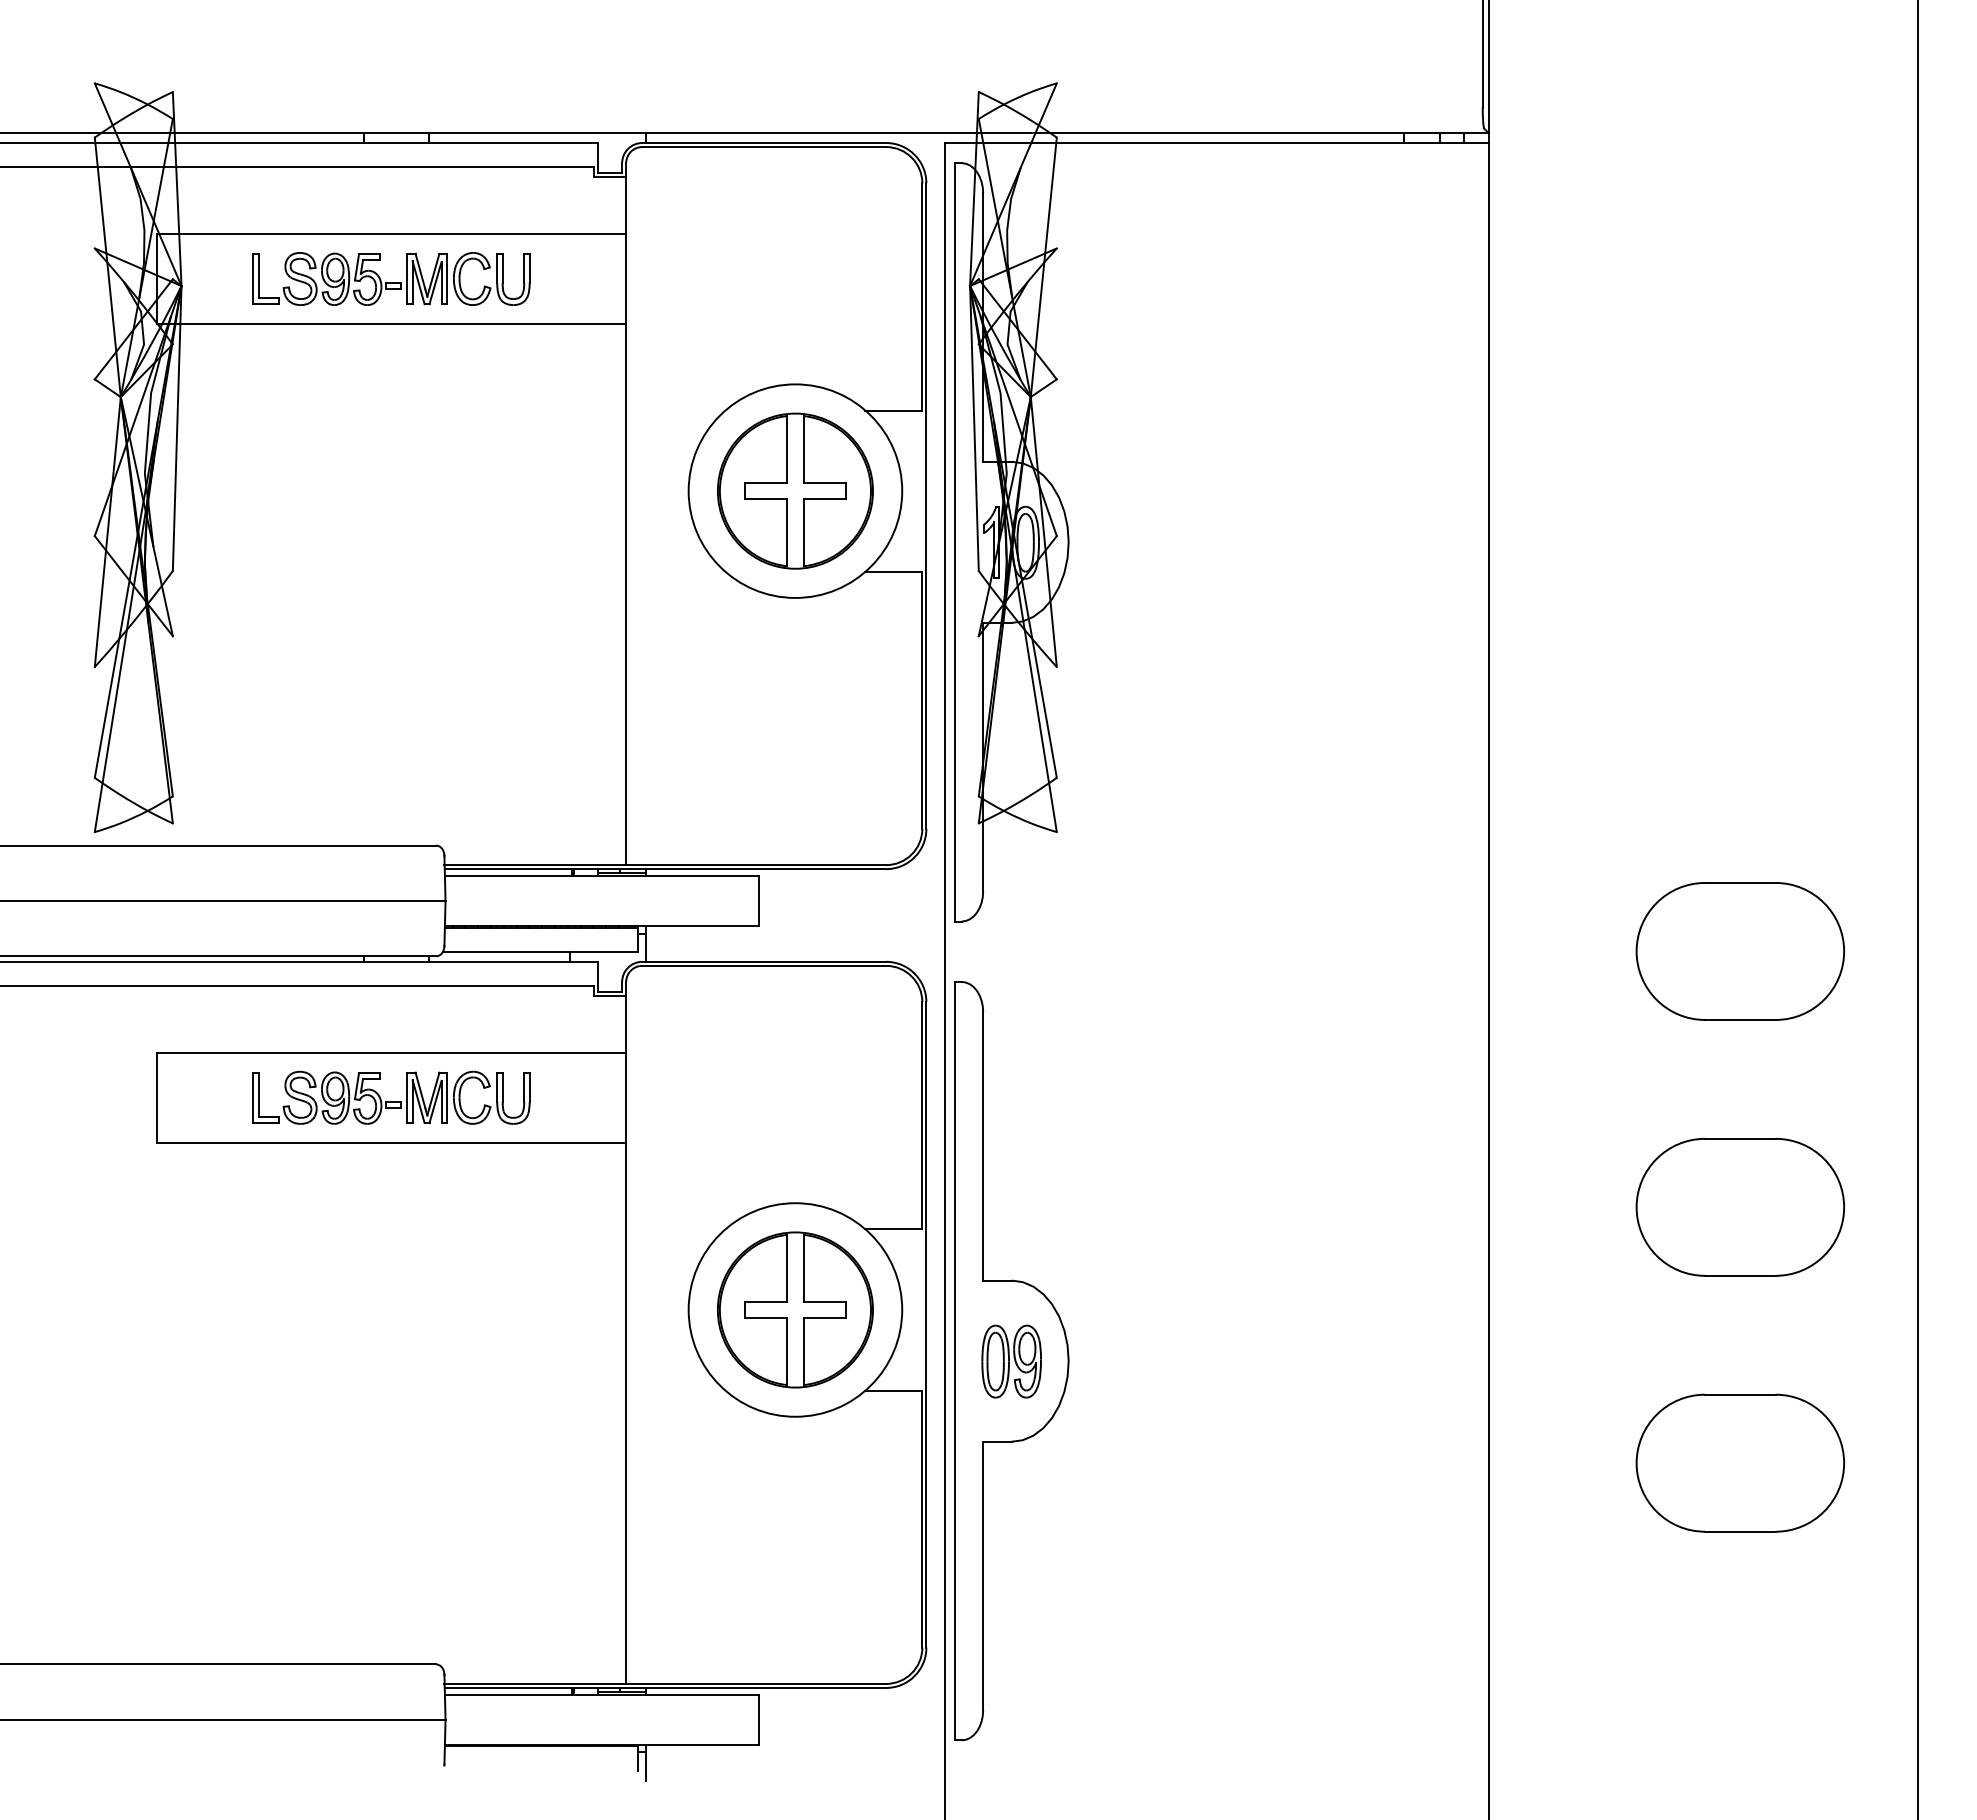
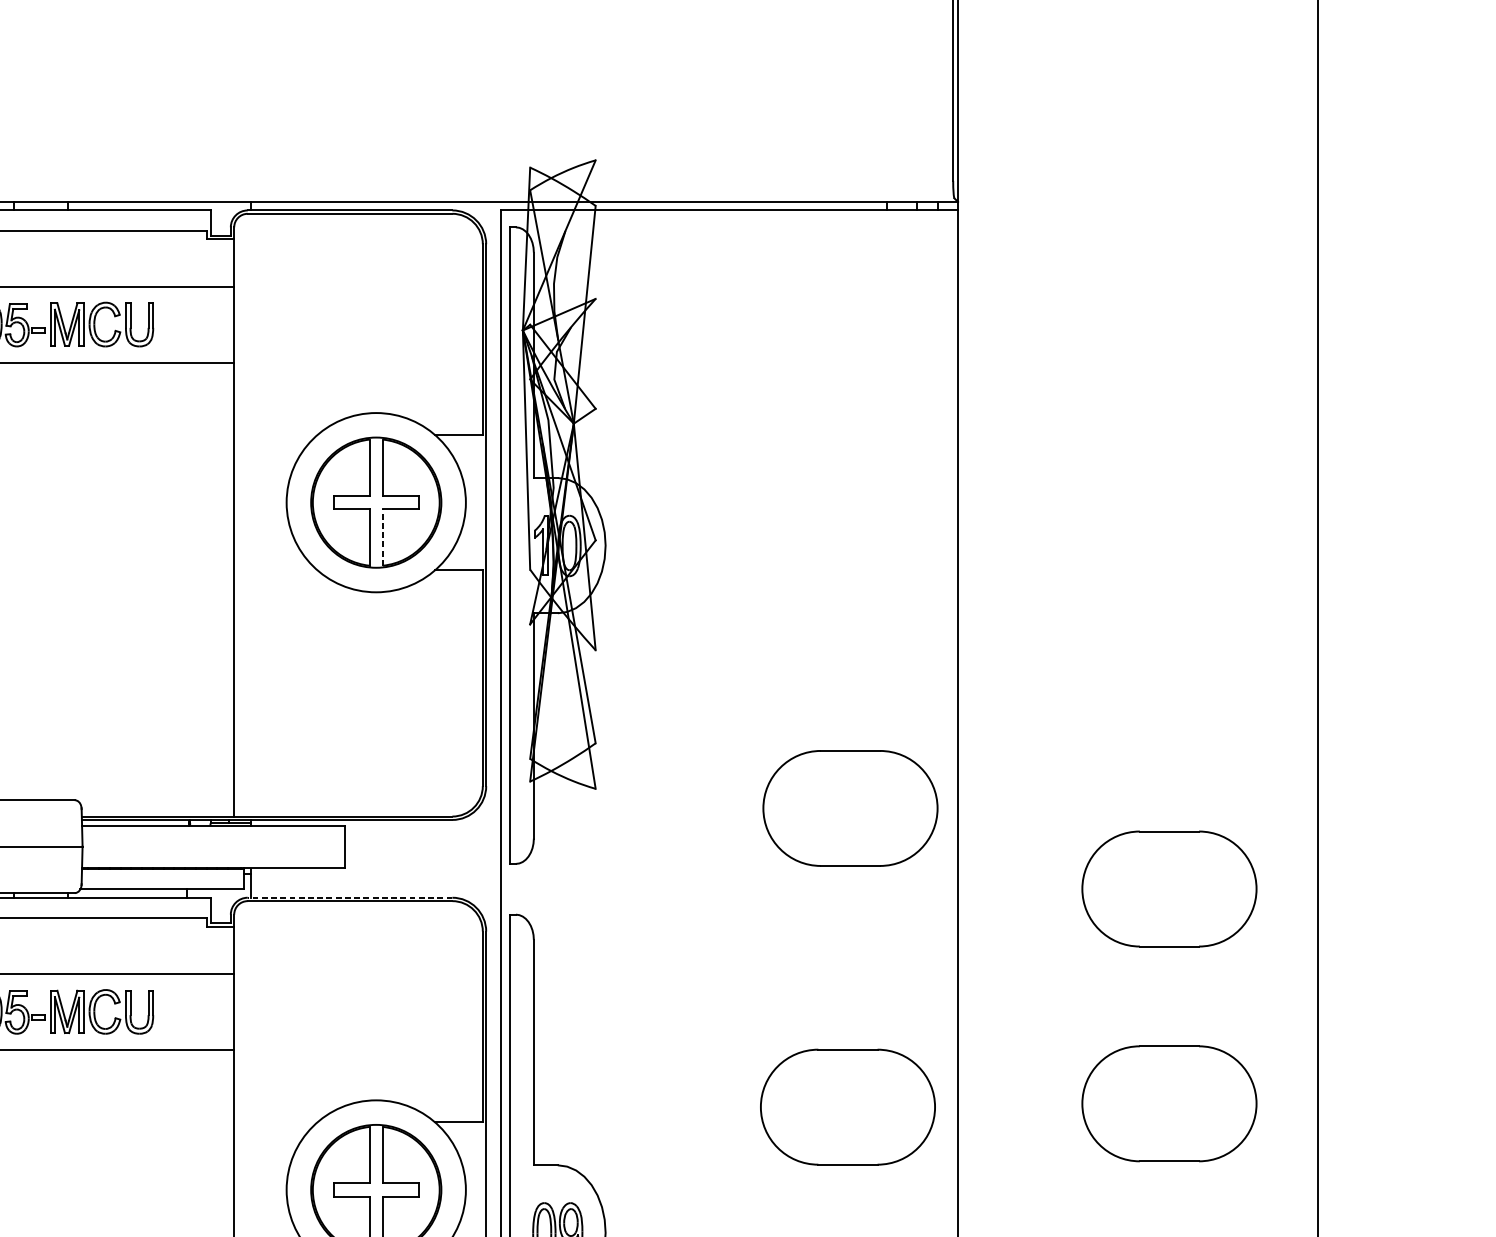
line: (803, 532) -> (383, 537), solid -> dashed
part: (1359, 855) -> (849, 808), added
line: (764, 961) -> (350, 897), solid -> dashed
part: (1356, 1211) -> (847, 1107), added

